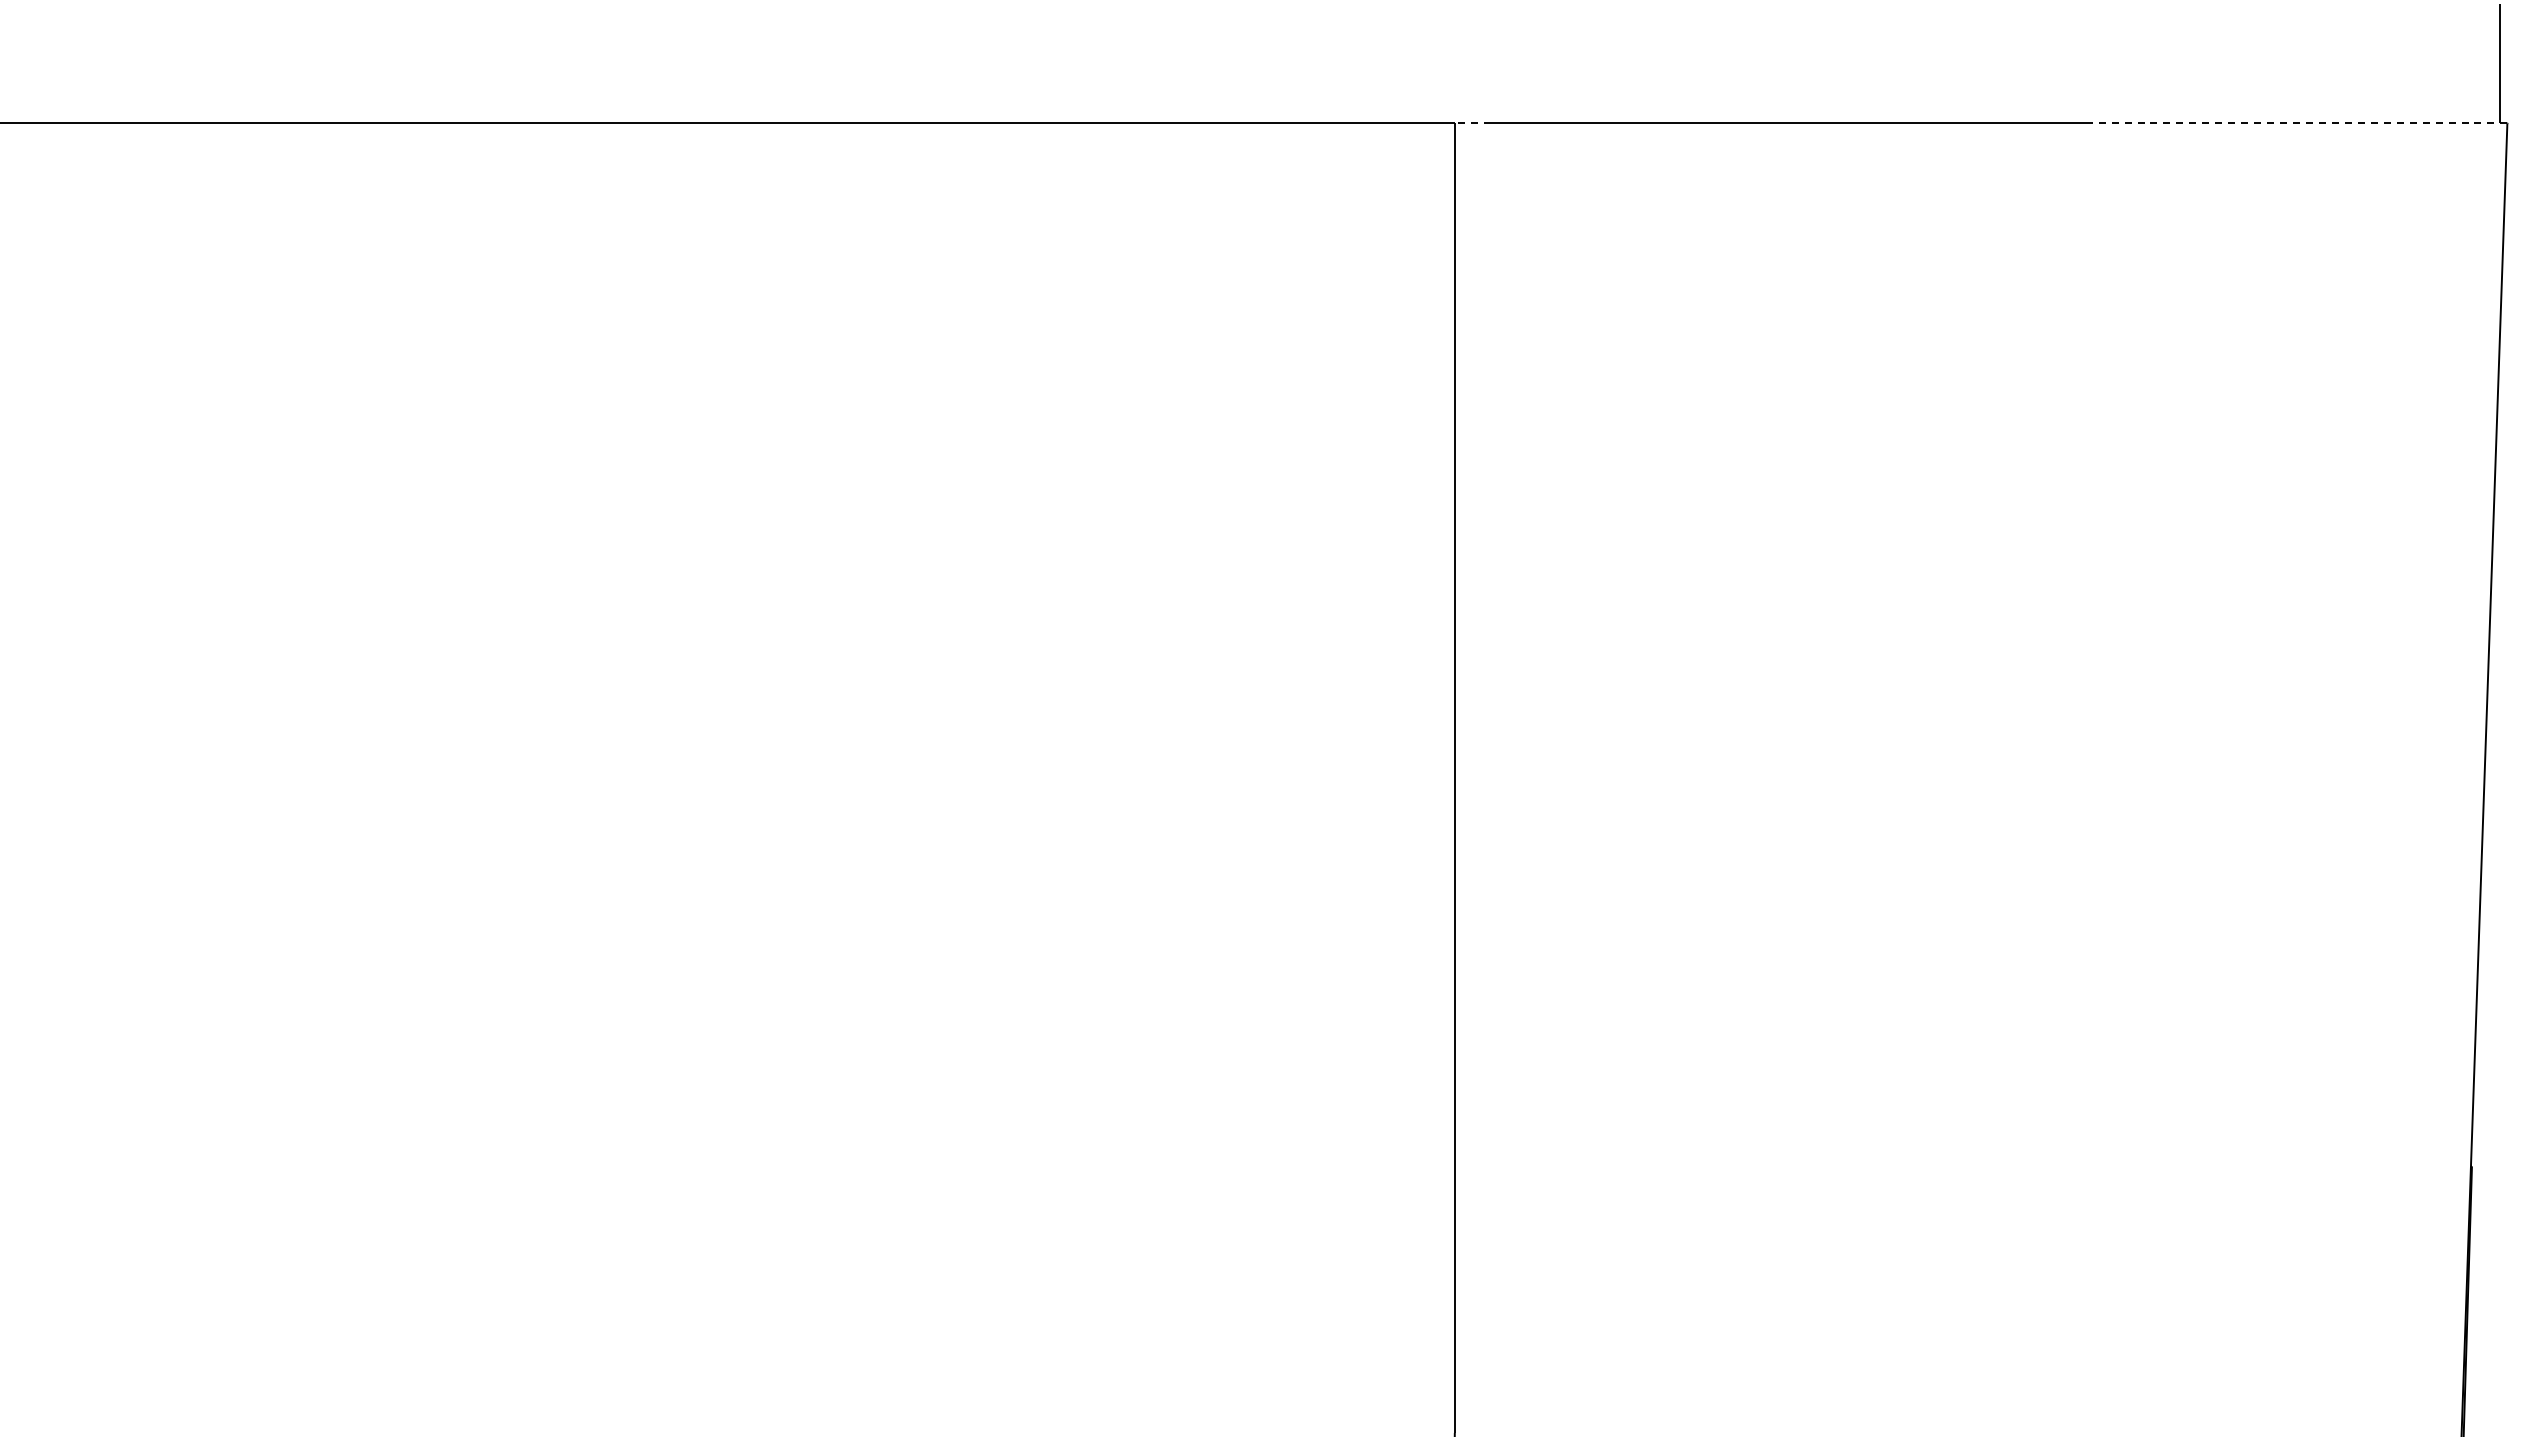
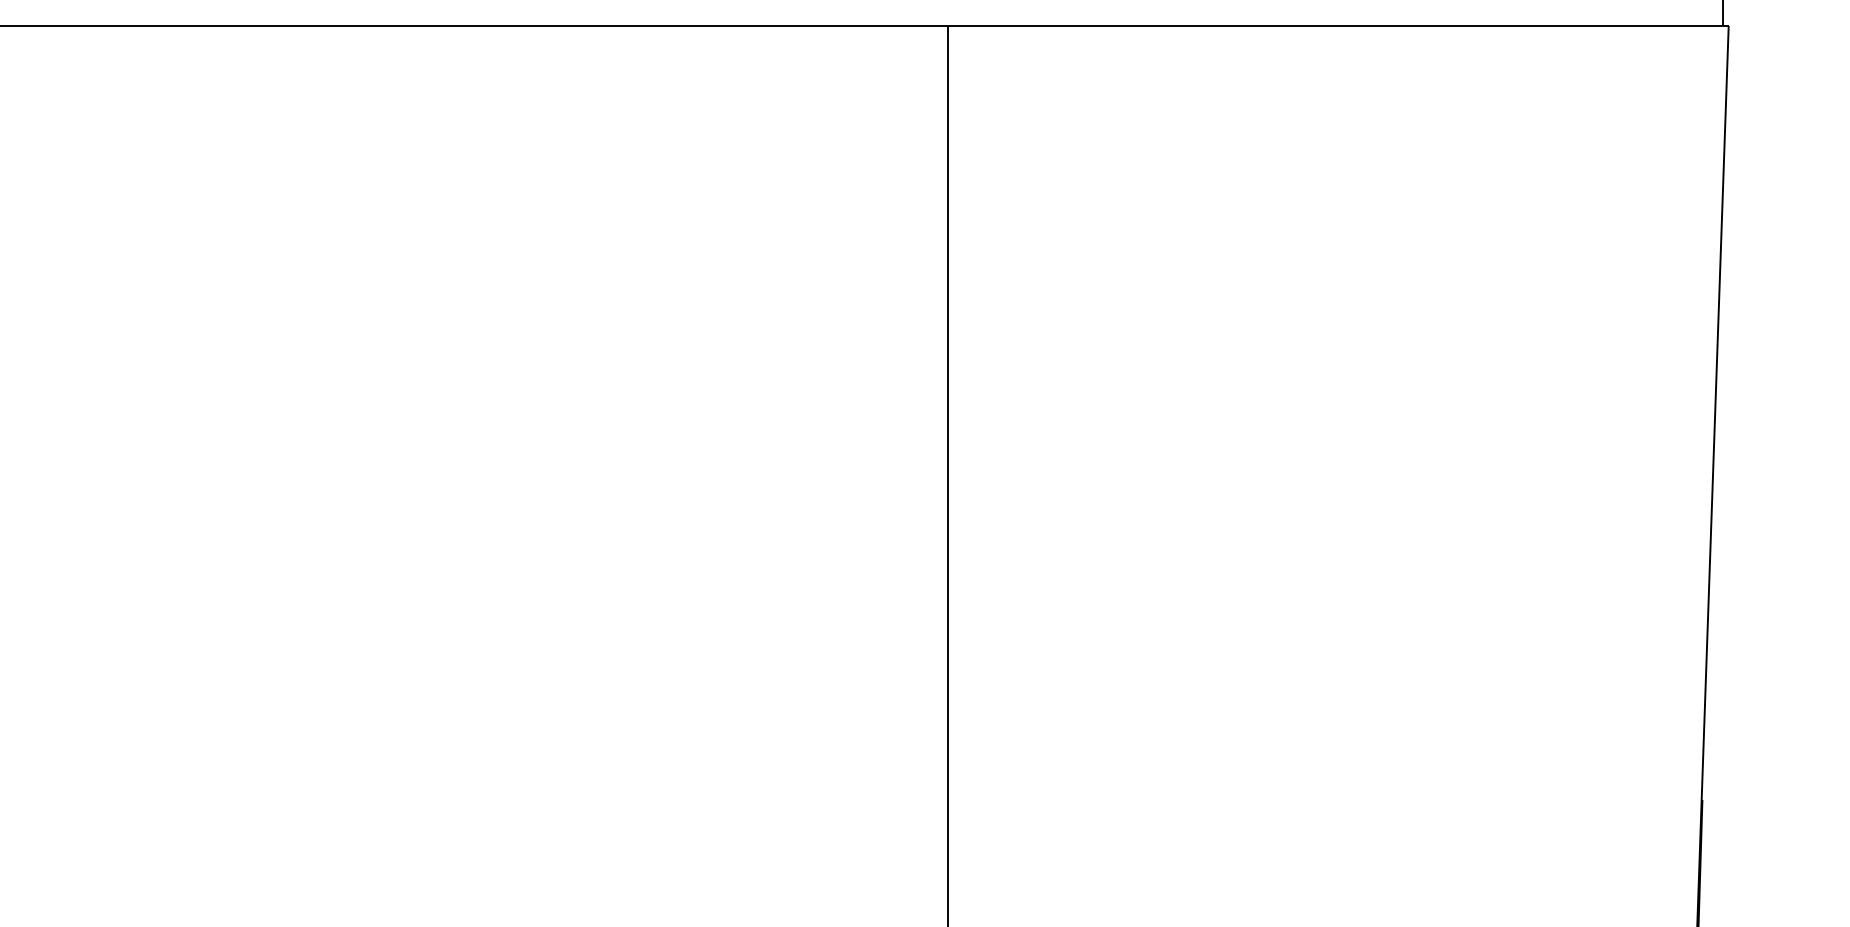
line: (1472, 123) -> (960, 26), dashed -> solid
line: (2299, 123) -> (1574, 26), dashed -> solid

